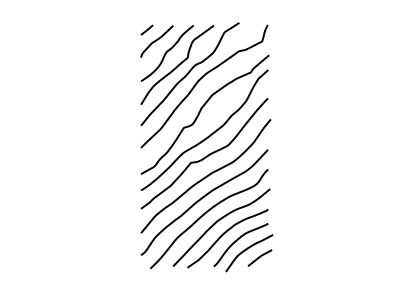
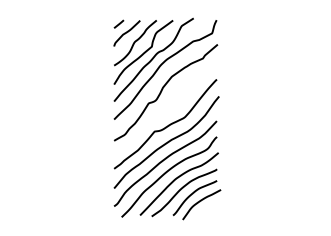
curve: (208, 135) -> (168, 109), removed
line: (259, 257) -> (210, 208), removed

